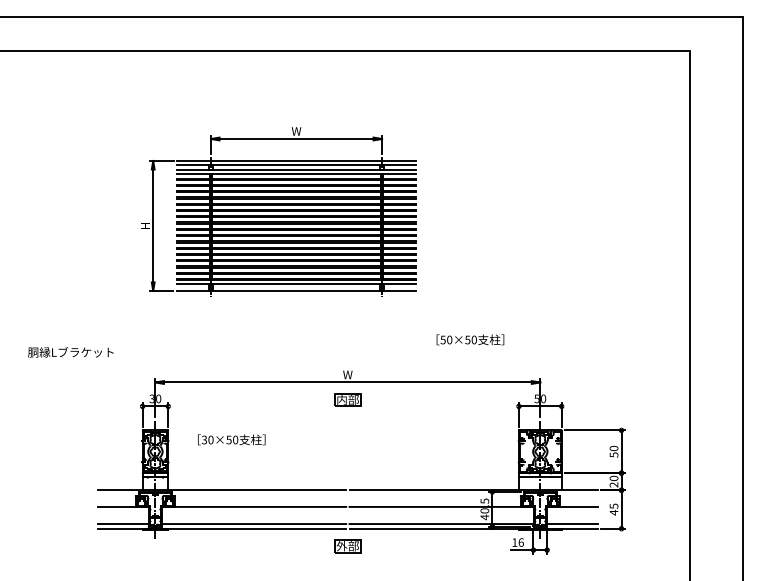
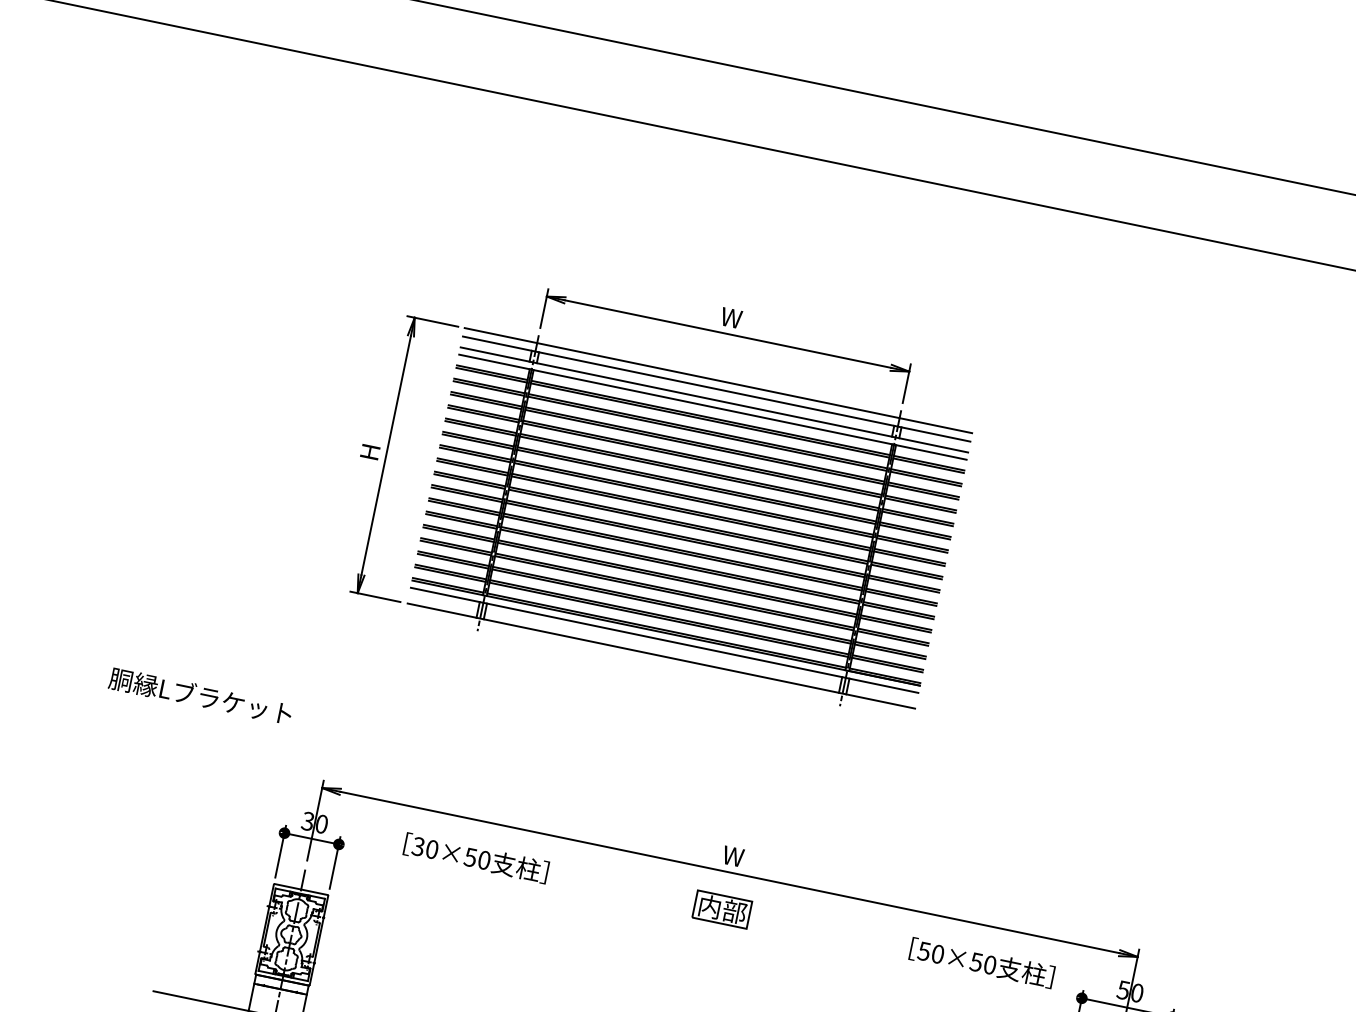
text: (470, 339) -> (982, 962), moved
text: (70, 352) -> (199, 696), moved
text: (231, 439) -> (475, 857), moved

